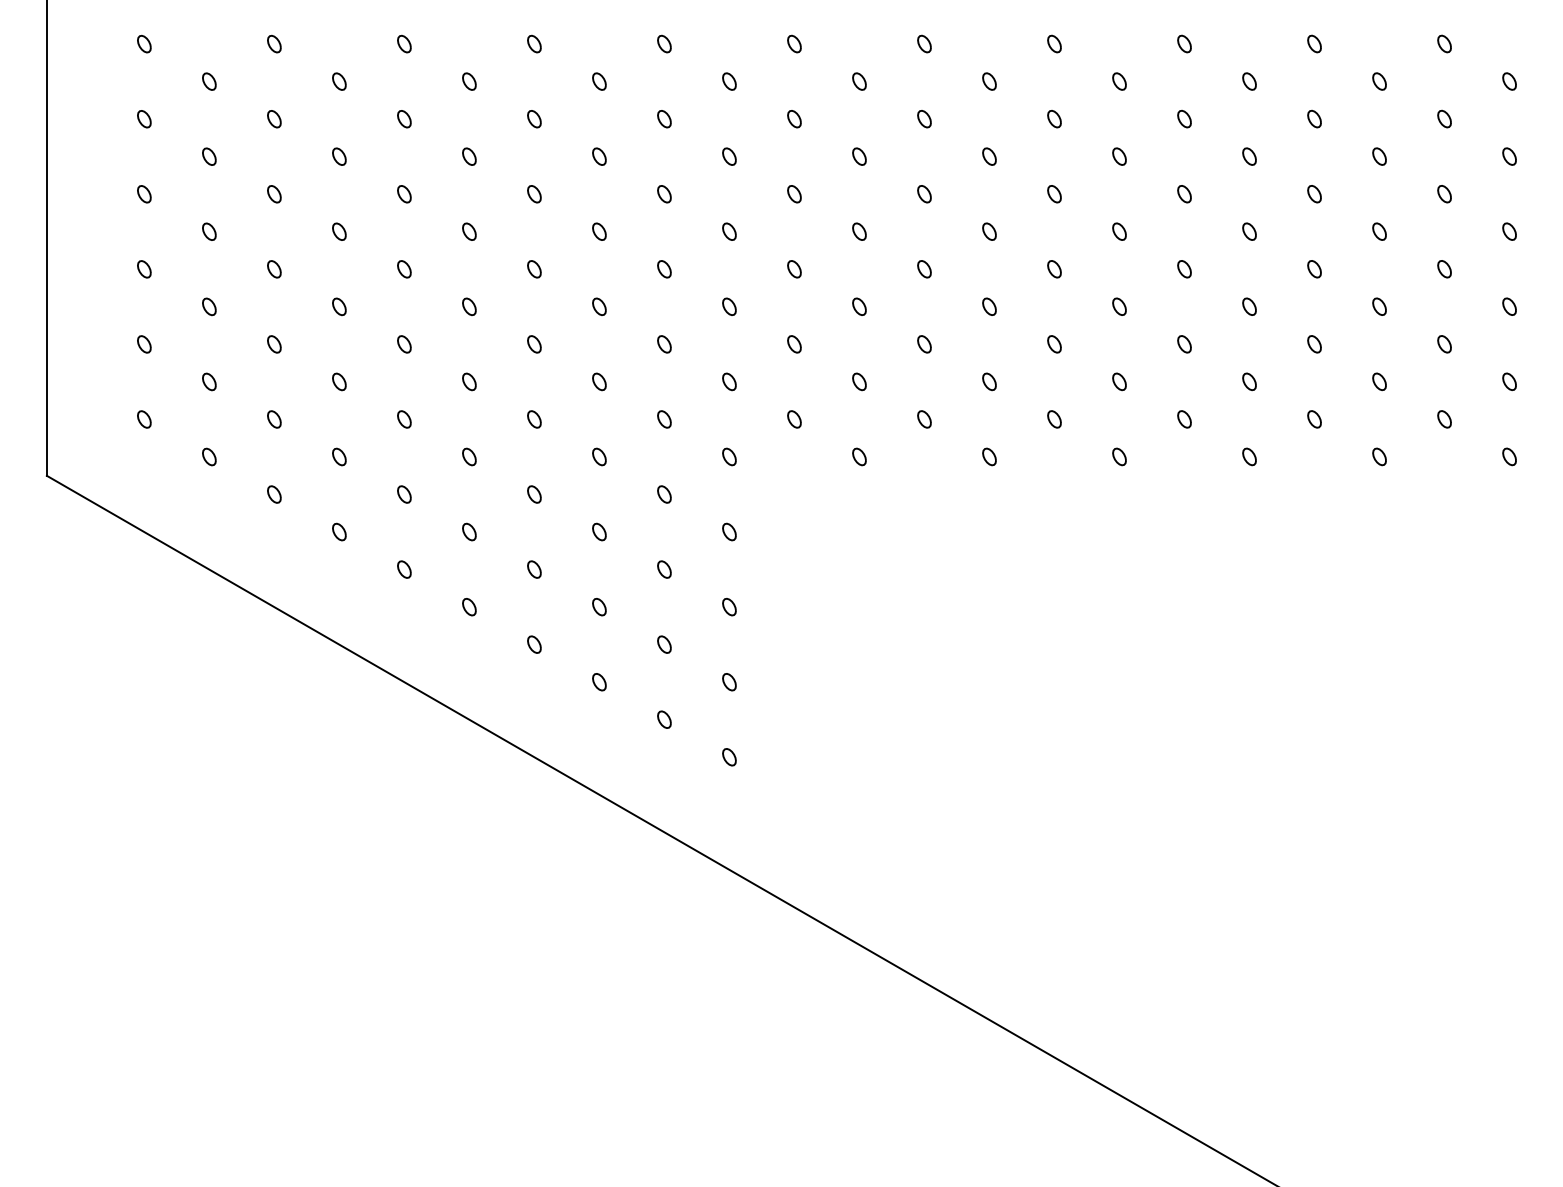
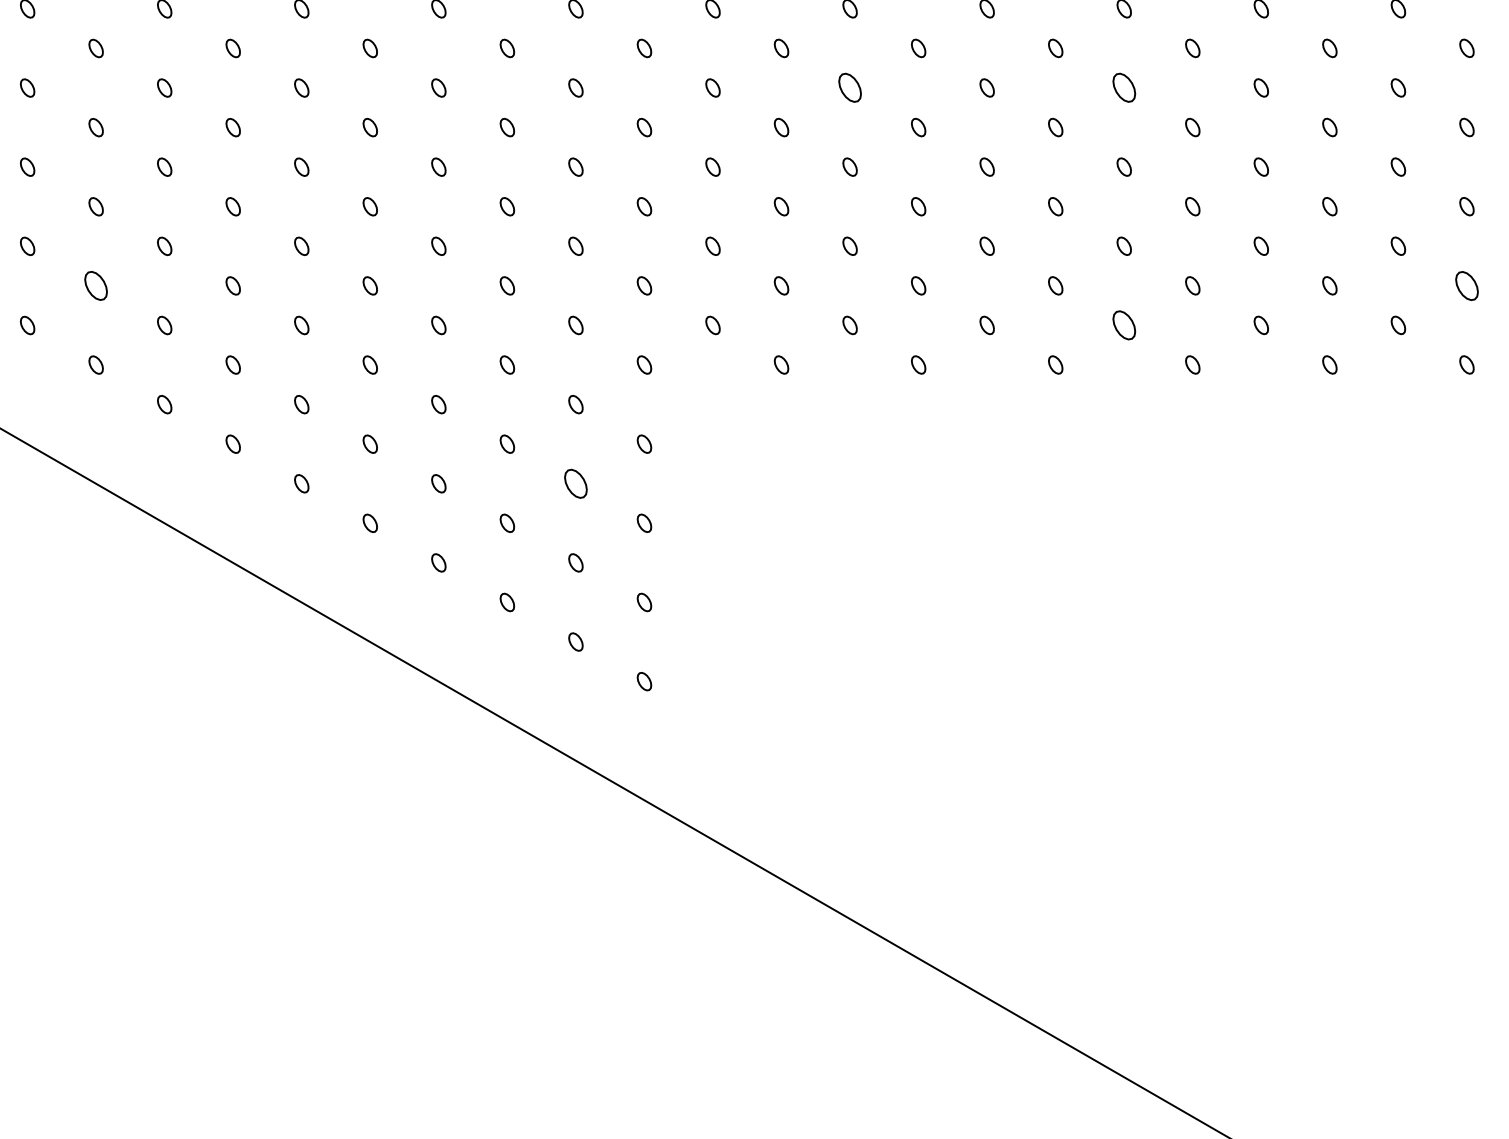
part: (924, 194) -> (850, 88), size x1.6
part: (1184, 194) -> (1124, 88), size x1.6
part: (209, 381) -> (96, 285), size x1.6
part: (1509, 381) -> (1466, 285), size x1.6
part: (1184, 419) -> (1124, 325), size x1.6
part: (664, 569) -> (575, 483), size x1.6

